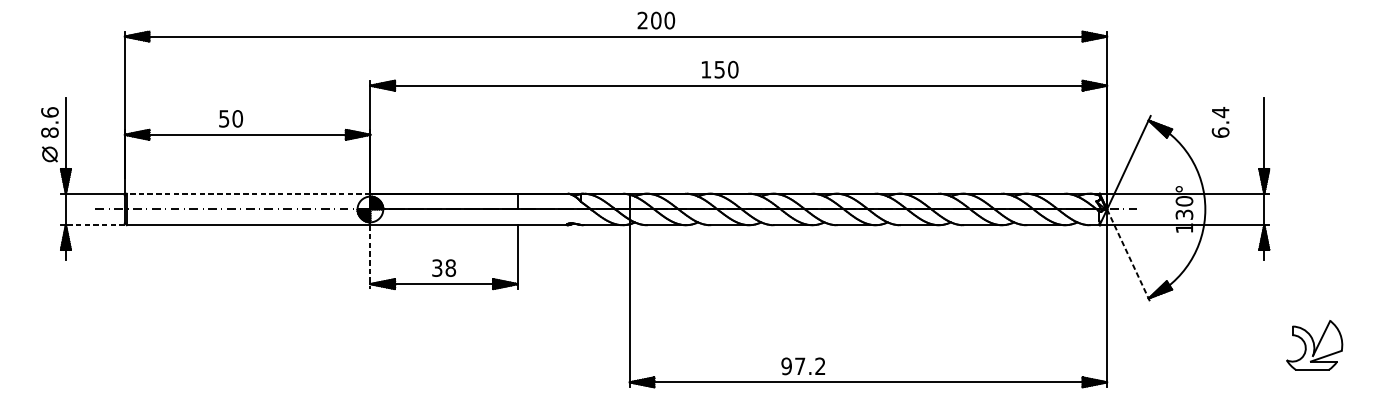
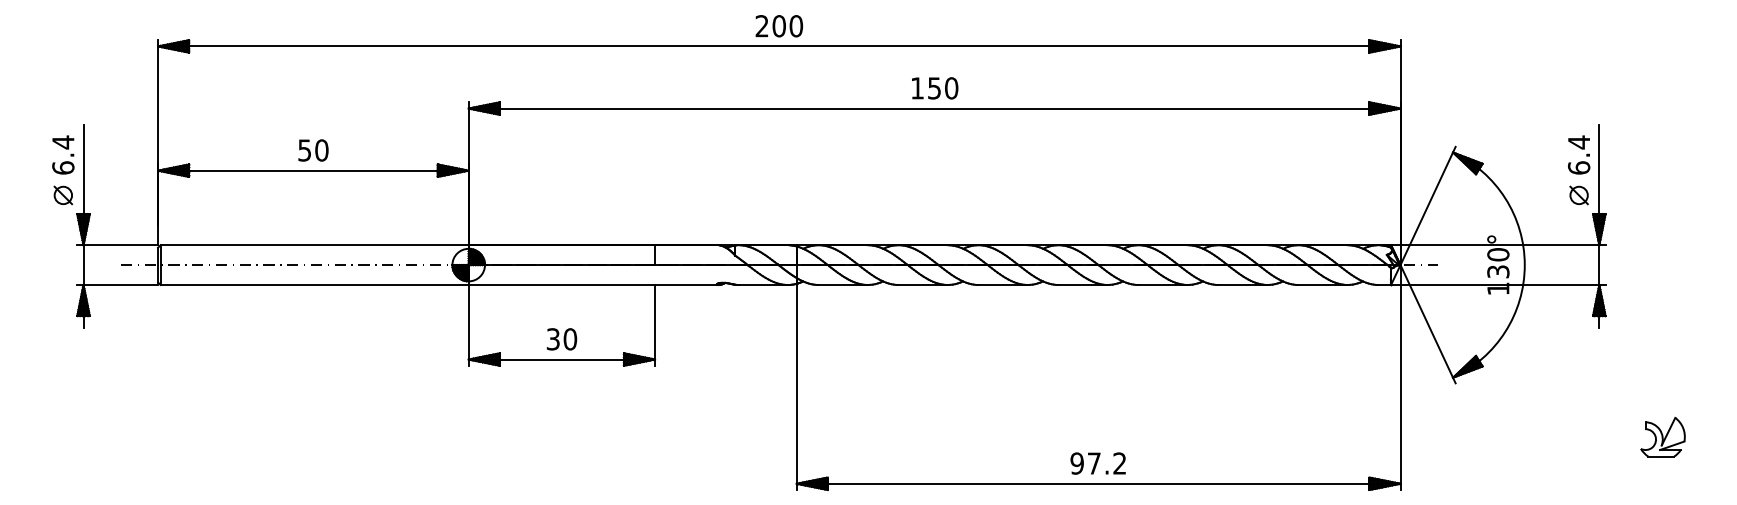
text: (656, 20) -> (779, 26), moved
text: (720, 69) -> (935, 88), moved
text: (231, 118) -> (313, 150), moved
text: (50, 122) -> (63, 154), 8.6 -> 6.4
text: (1220, 122) -> (1579, 154), moved
part: (1247, 154) -> (1578, 195), added
line: (248, 193) -> (314, 245), dashed -> solid
line: (95, 224) -> (120, 284), dashed -> solid
line: (1129, 256) -> (1428, 324), dashed -> solid
line: (370, 257) -> (468, 325), dashed -> solid
text: (450, 268) -> (570, 339), 38 -> 30
part: (1314, 345) -> (1662, 437), size x0.62
text: (802, 366) -> (1097, 463), moved

